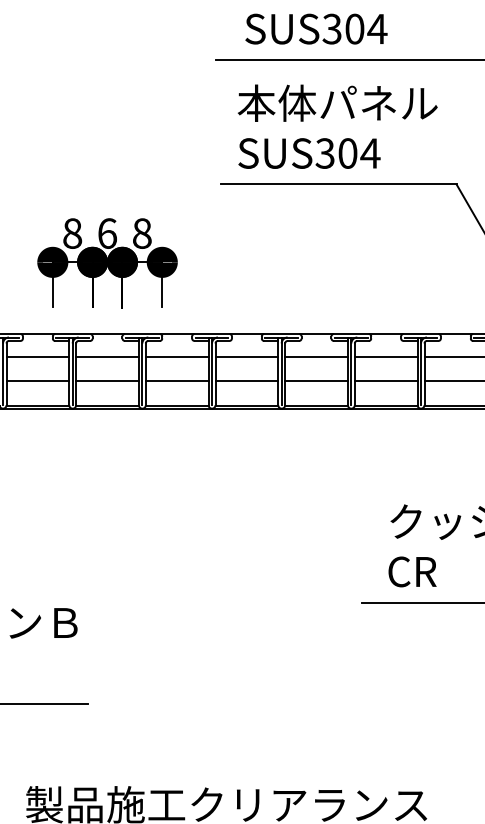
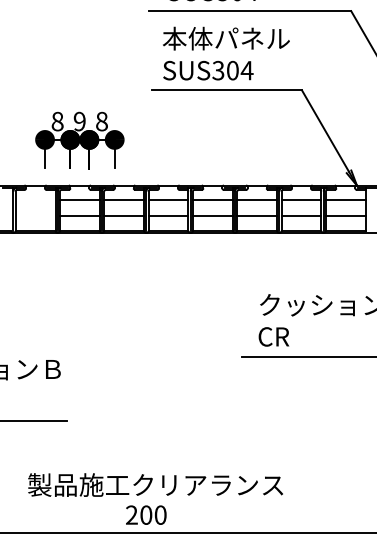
text: (106, 233) -> (79, 121), 6 -> 9
line: (37, 355) -> (35, 199), removed
line: (37, 381) -> (35, 215), removed

